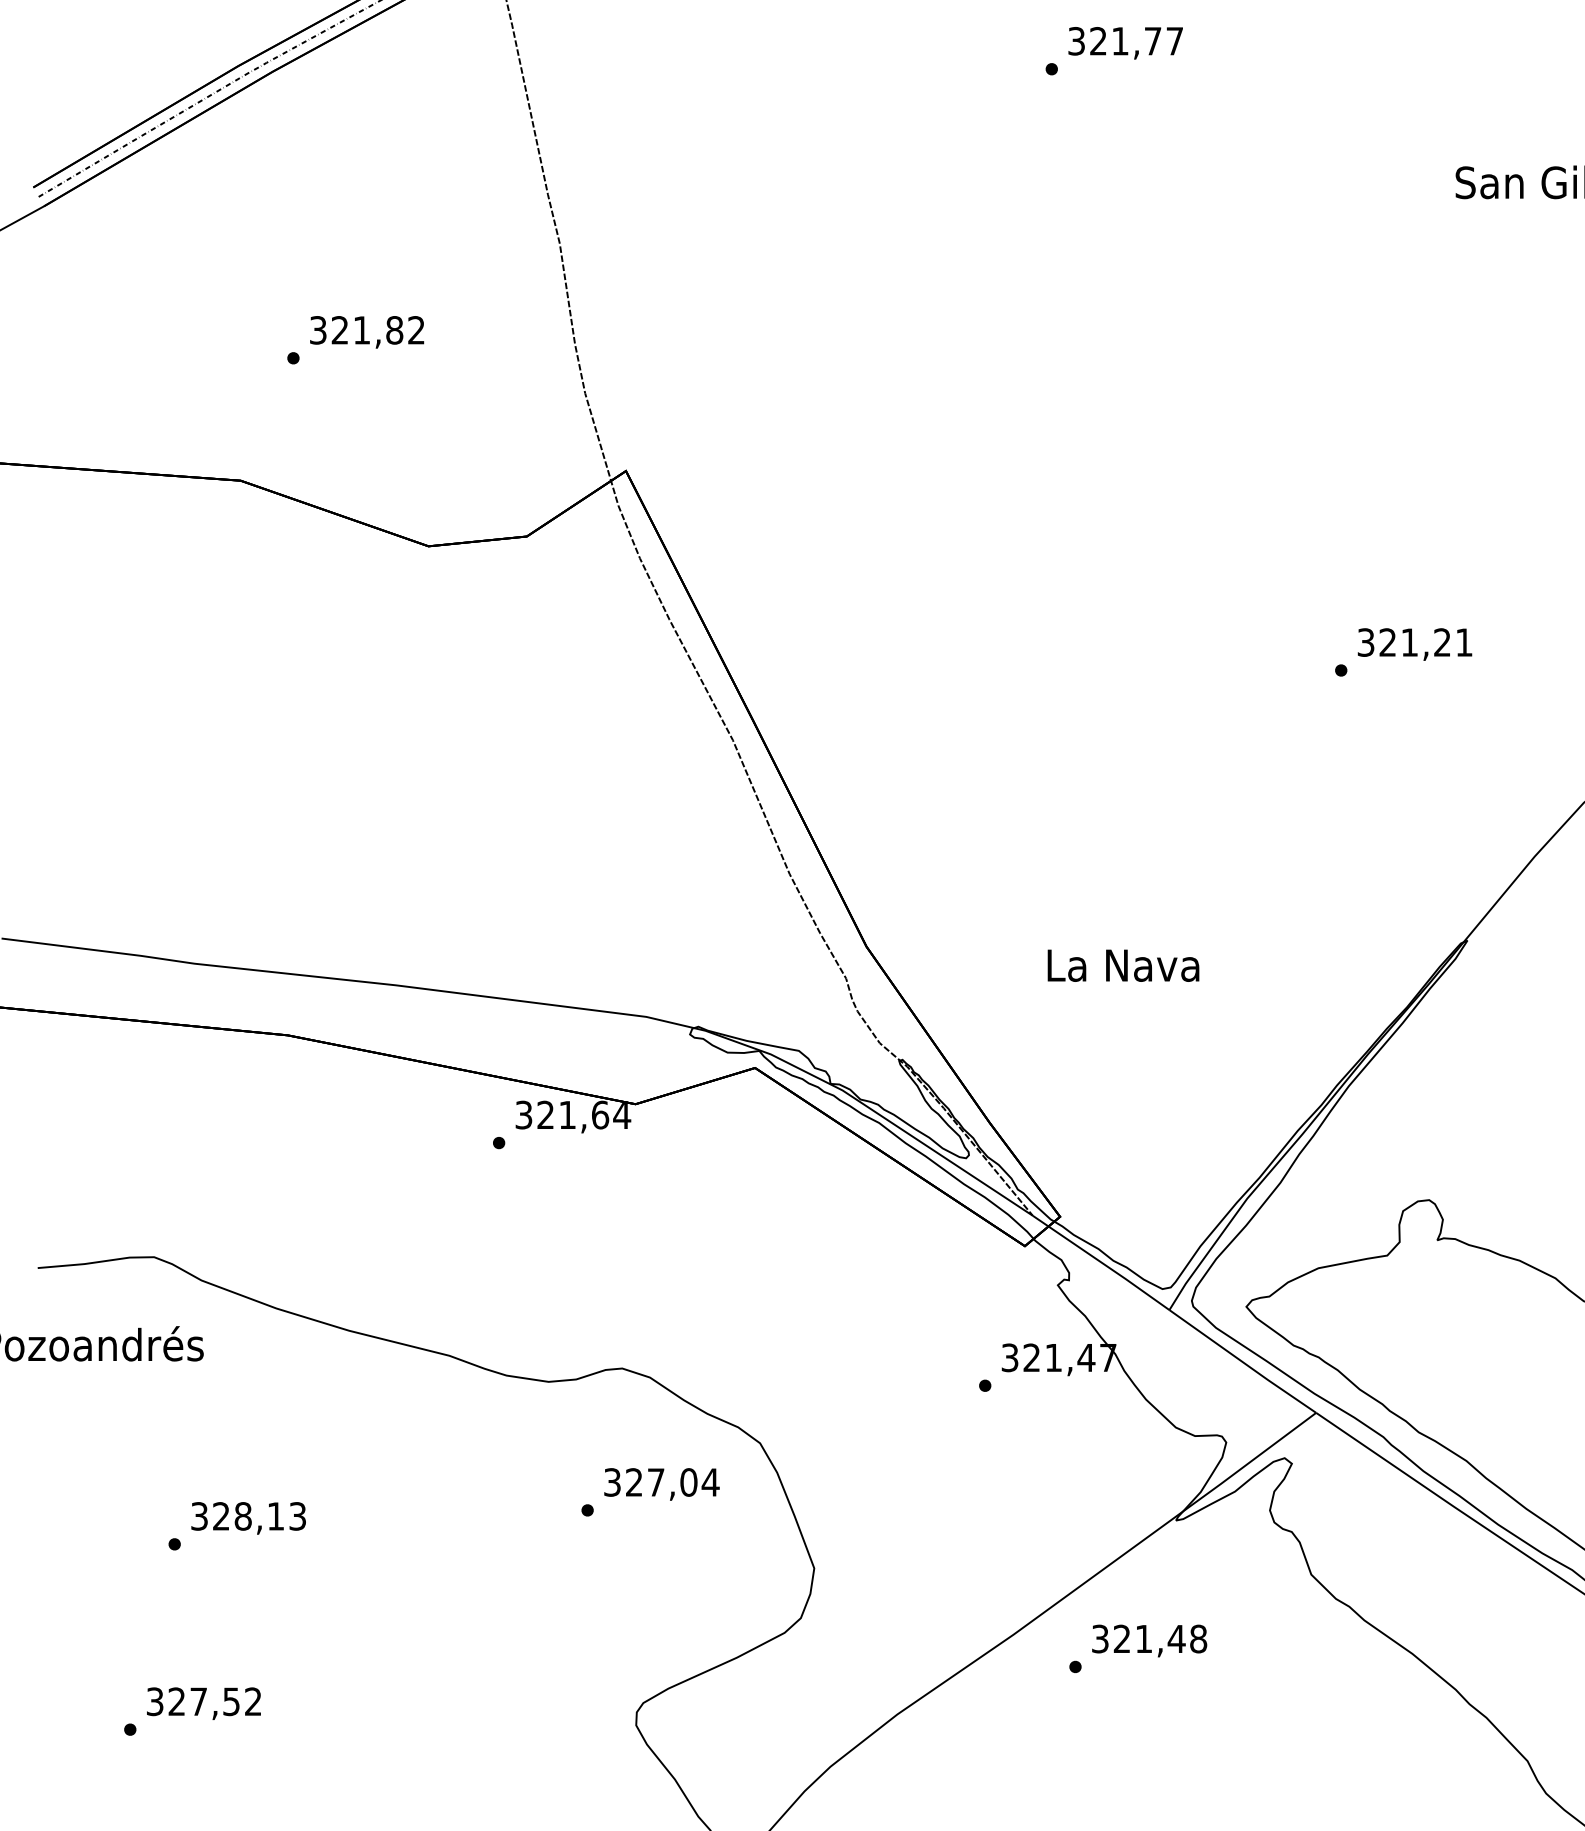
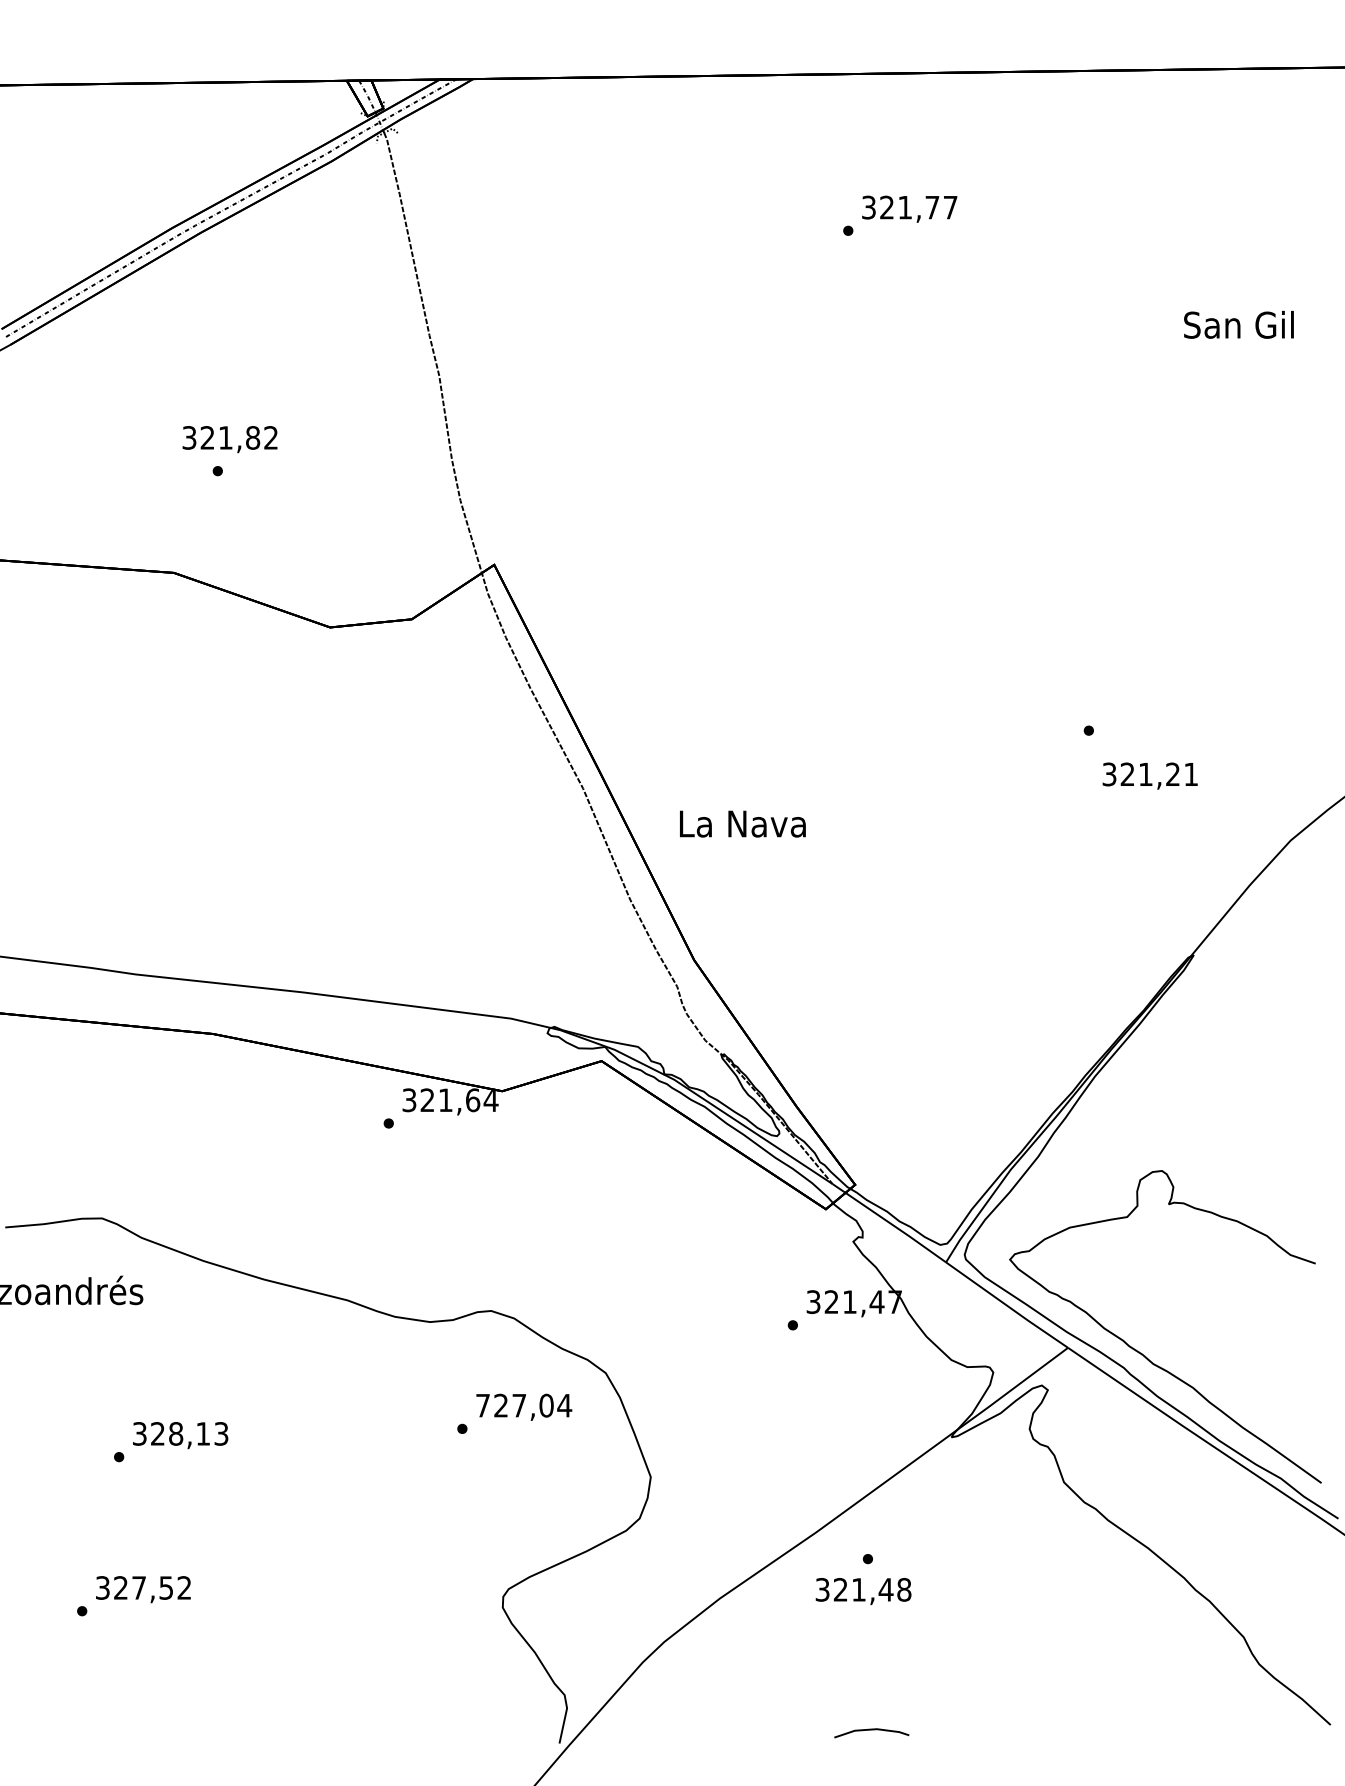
text: (366, 332) -> (229, 439), moved
text: (1414, 643) -> (1149, 775), moved
text: (1123, 964) -> (742, 823), moved
text: (611, 1482) -> (482, 1405), 327,04 -> 727,04
text: (1149, 1641) -> (863, 1591), moved

